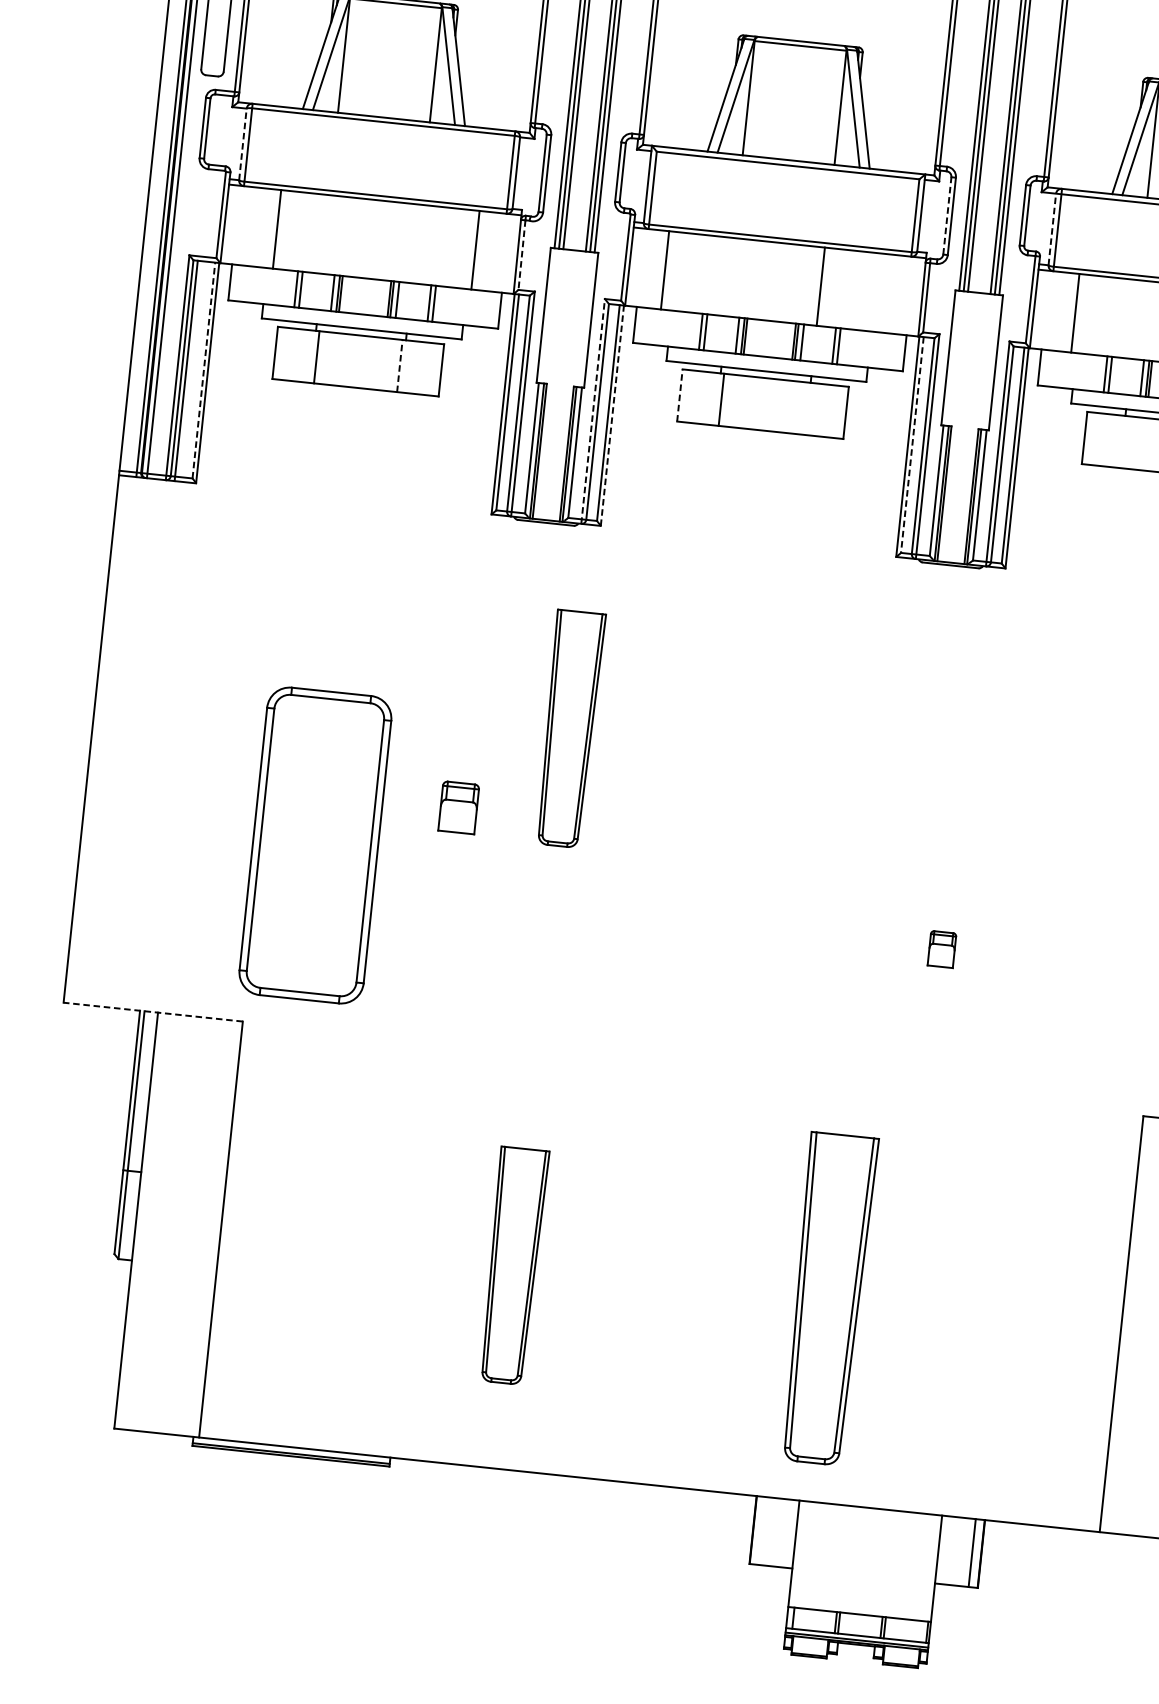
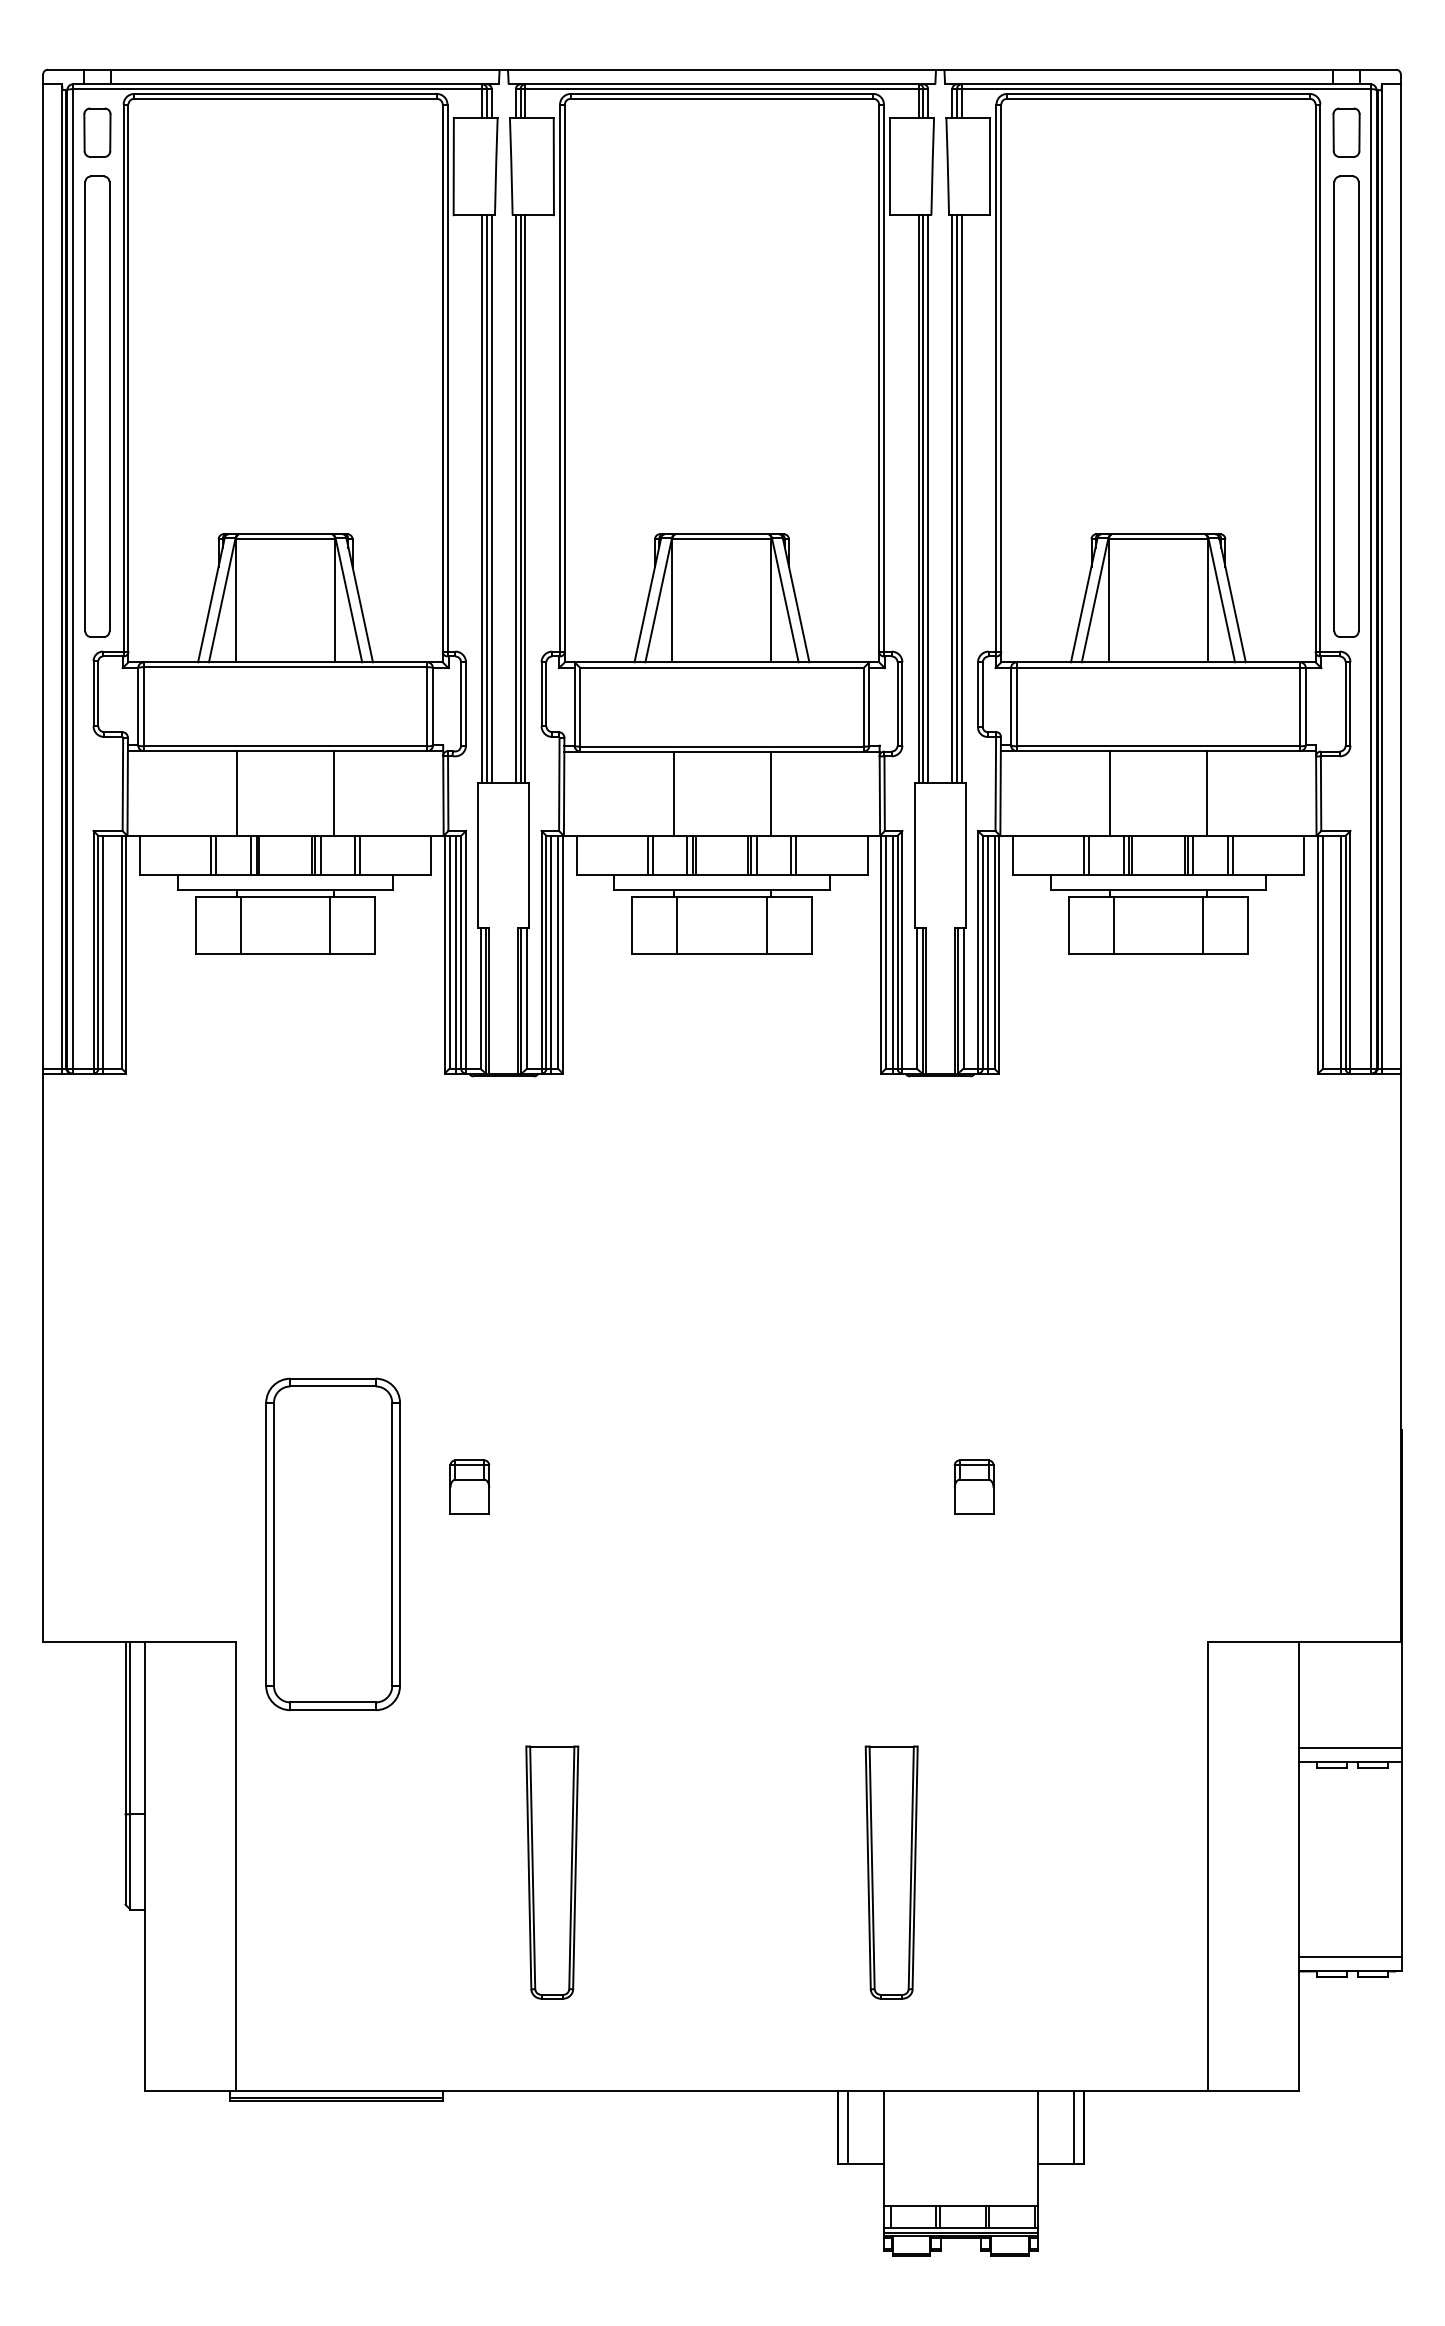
line: (243, 144) -> (138, 706), dashed -> solid
line: (947, 216) -> (897, 704), dashed -> solid
line: (277, 229) -> (237, 793), moved
line: (1052, 229) -> (1011, 706), dashed -> solid
line: (475, 250) -> (334, 793), moved
line: (522, 255) -> (448, 793), dashed -> solid
line: (665, 270) -> (673, 793), moved
line: (1074, 313) -> (1109, 793), moved
line: (399, 366) -> (330, 925), dashed -> solid
line: (203, 369) -> (121, 951), dashed -> solid
line: (679, 395) -> (632, 925), dashed -> solid
line: (513, 405) -> (456, 954), added
line: (804, 408) -> (766, 925), added
line: (593, 410) -> (541, 951), dashed -> solid
line: (602, 414) -> (551, 954), added
line: (612, 415) -> (562, 954), dashed -> solid
line: (1126, 442) -> (1113, 925), added
line: (911, 445) -> (885, 952), dashed -> solid
line: (918, 447) -> (892, 954), added
line: (1006, 456) -> (987, 954), added
part: (569, 728) -> (552, 1293), removed
part: (458, 807) -> (469, 1486), moved
part: (314, 845) -> (332, 1544), moved
part: (941, 948) -> (973, 1486), size x1.43
line: (152, 1012) -> (139, 1642), dashed -> solid
part: (827, 1298) -> (891, 1872), size x0.71
line: (762, 1531) -> (847, 2127), added

